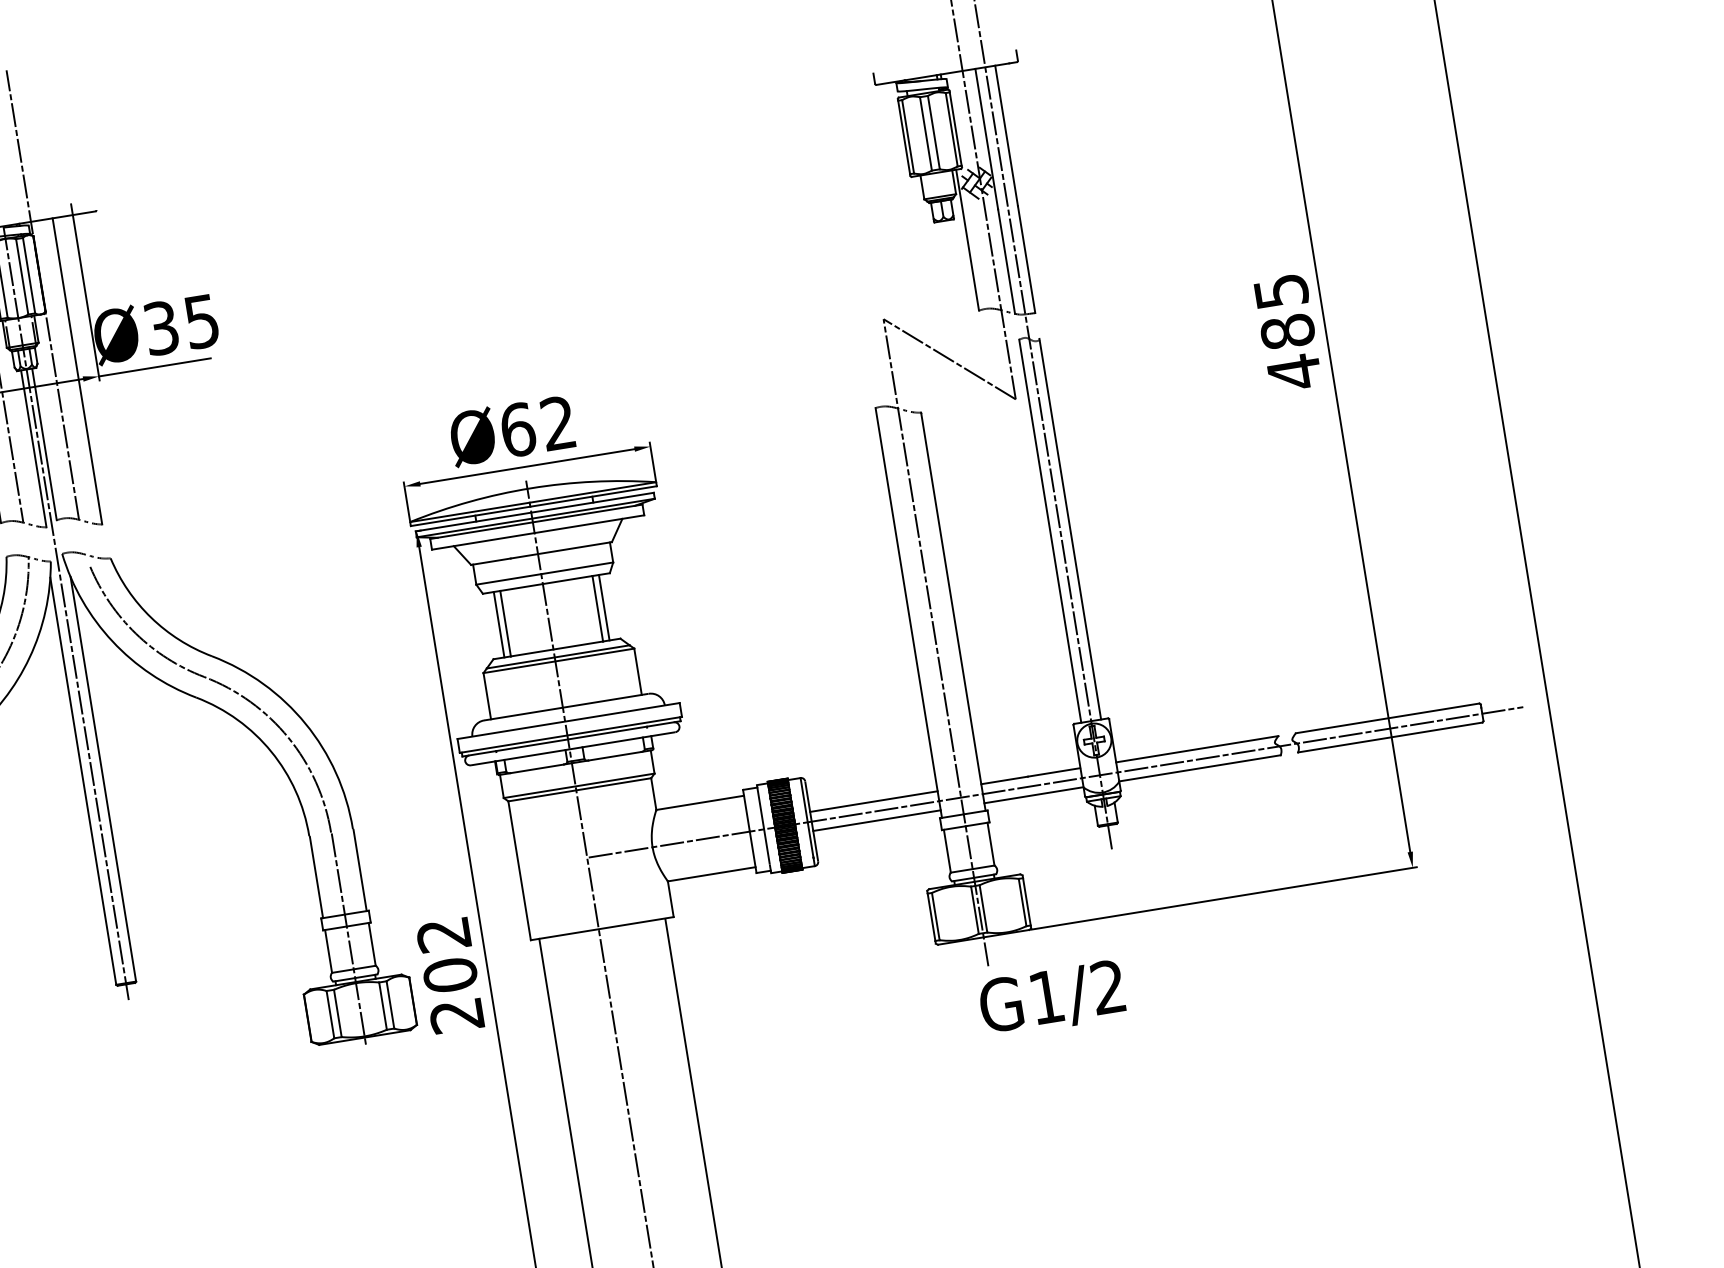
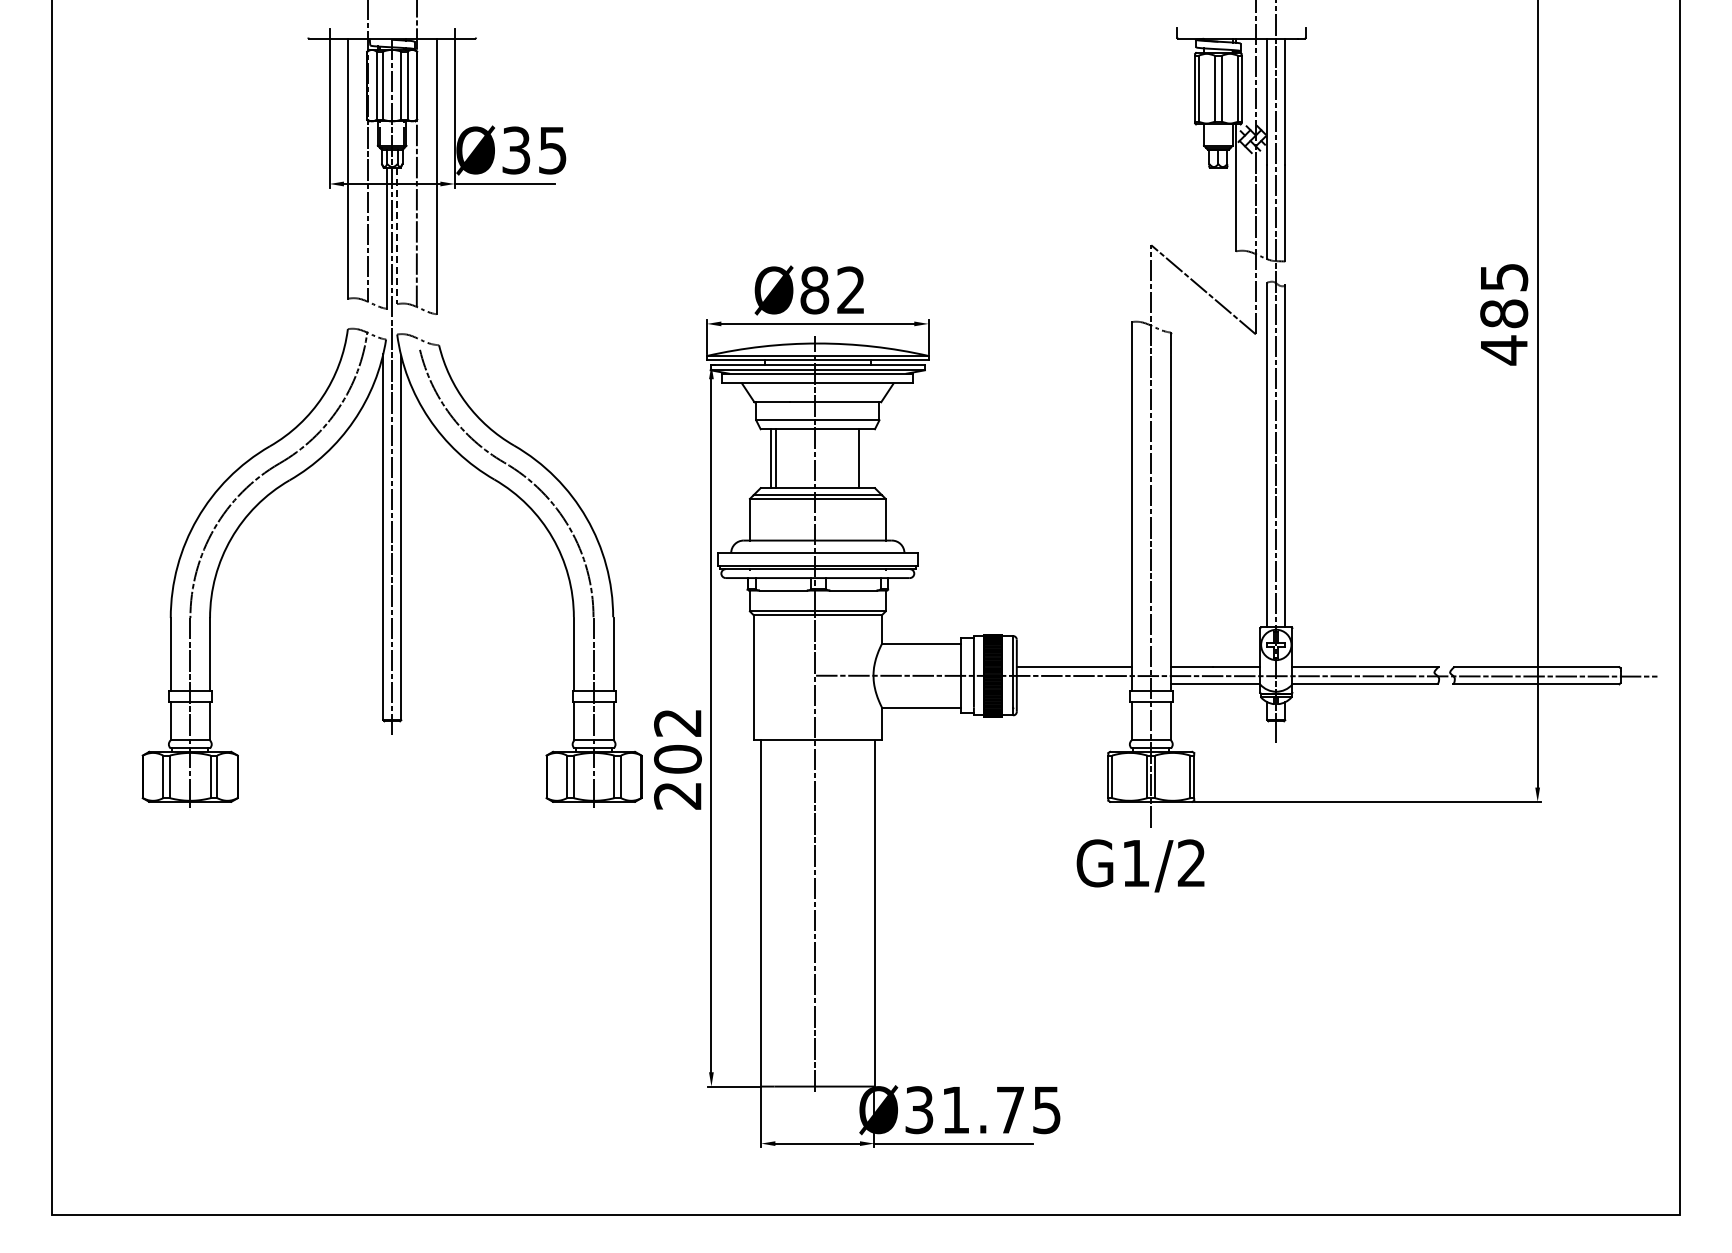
text: (517, 430) -> (814, 290), Ø62 -> Ø82
line: (44, 445) -> (397, 236), solid -> dashed
line: (604, 607) -> (865, 458), removed
line: (876, 820) -> (1073, 684), removed
text: (1052, 998) -> (1140, 865), moved

